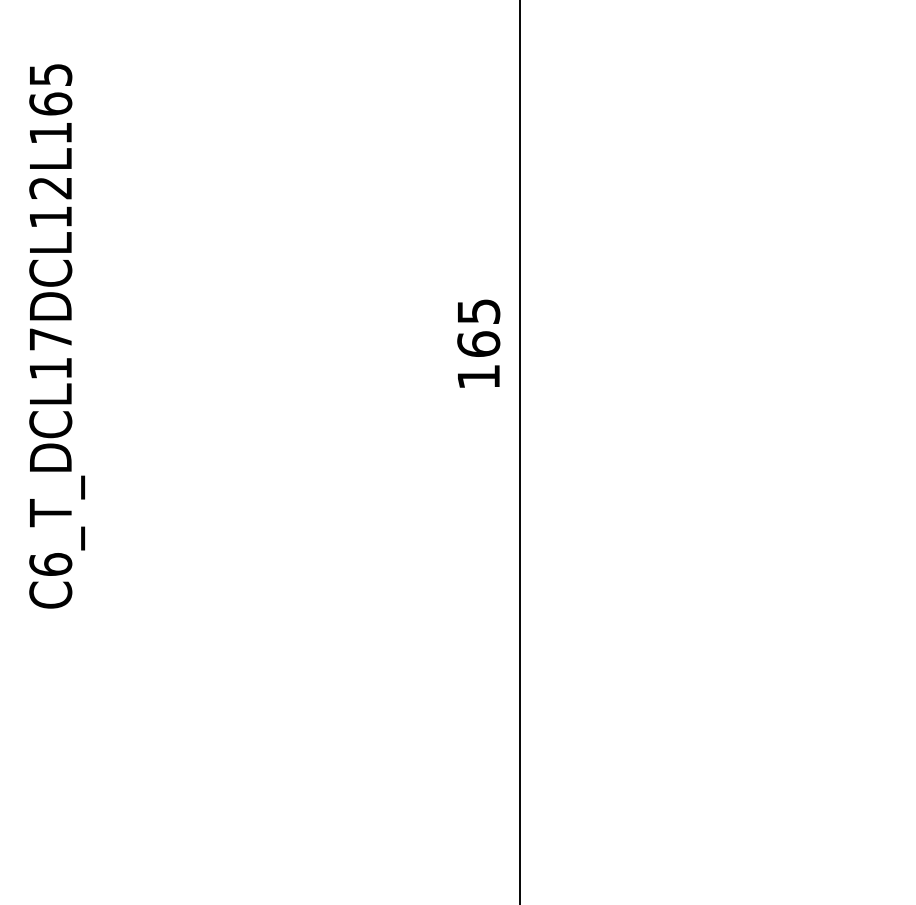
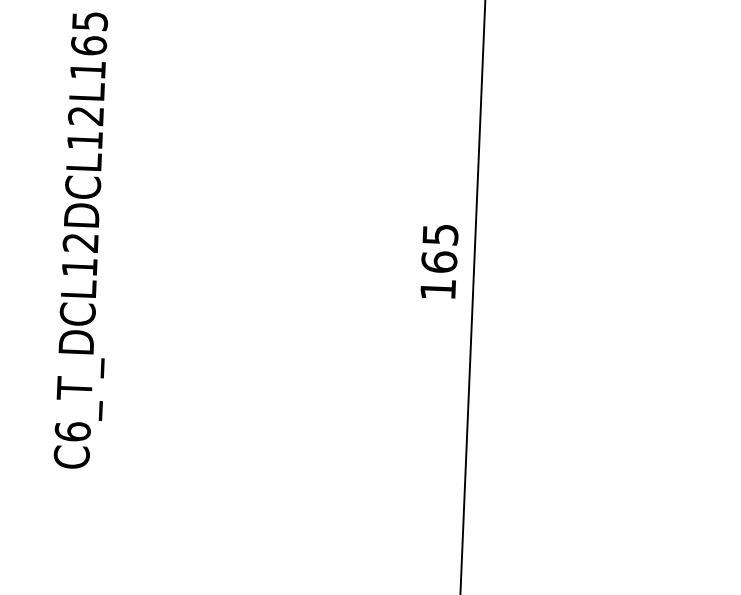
text: (50, 339) -> (80, 243), C6_T_DCL17DCL12L165 -> C6_T_DCL12DCL12L165

